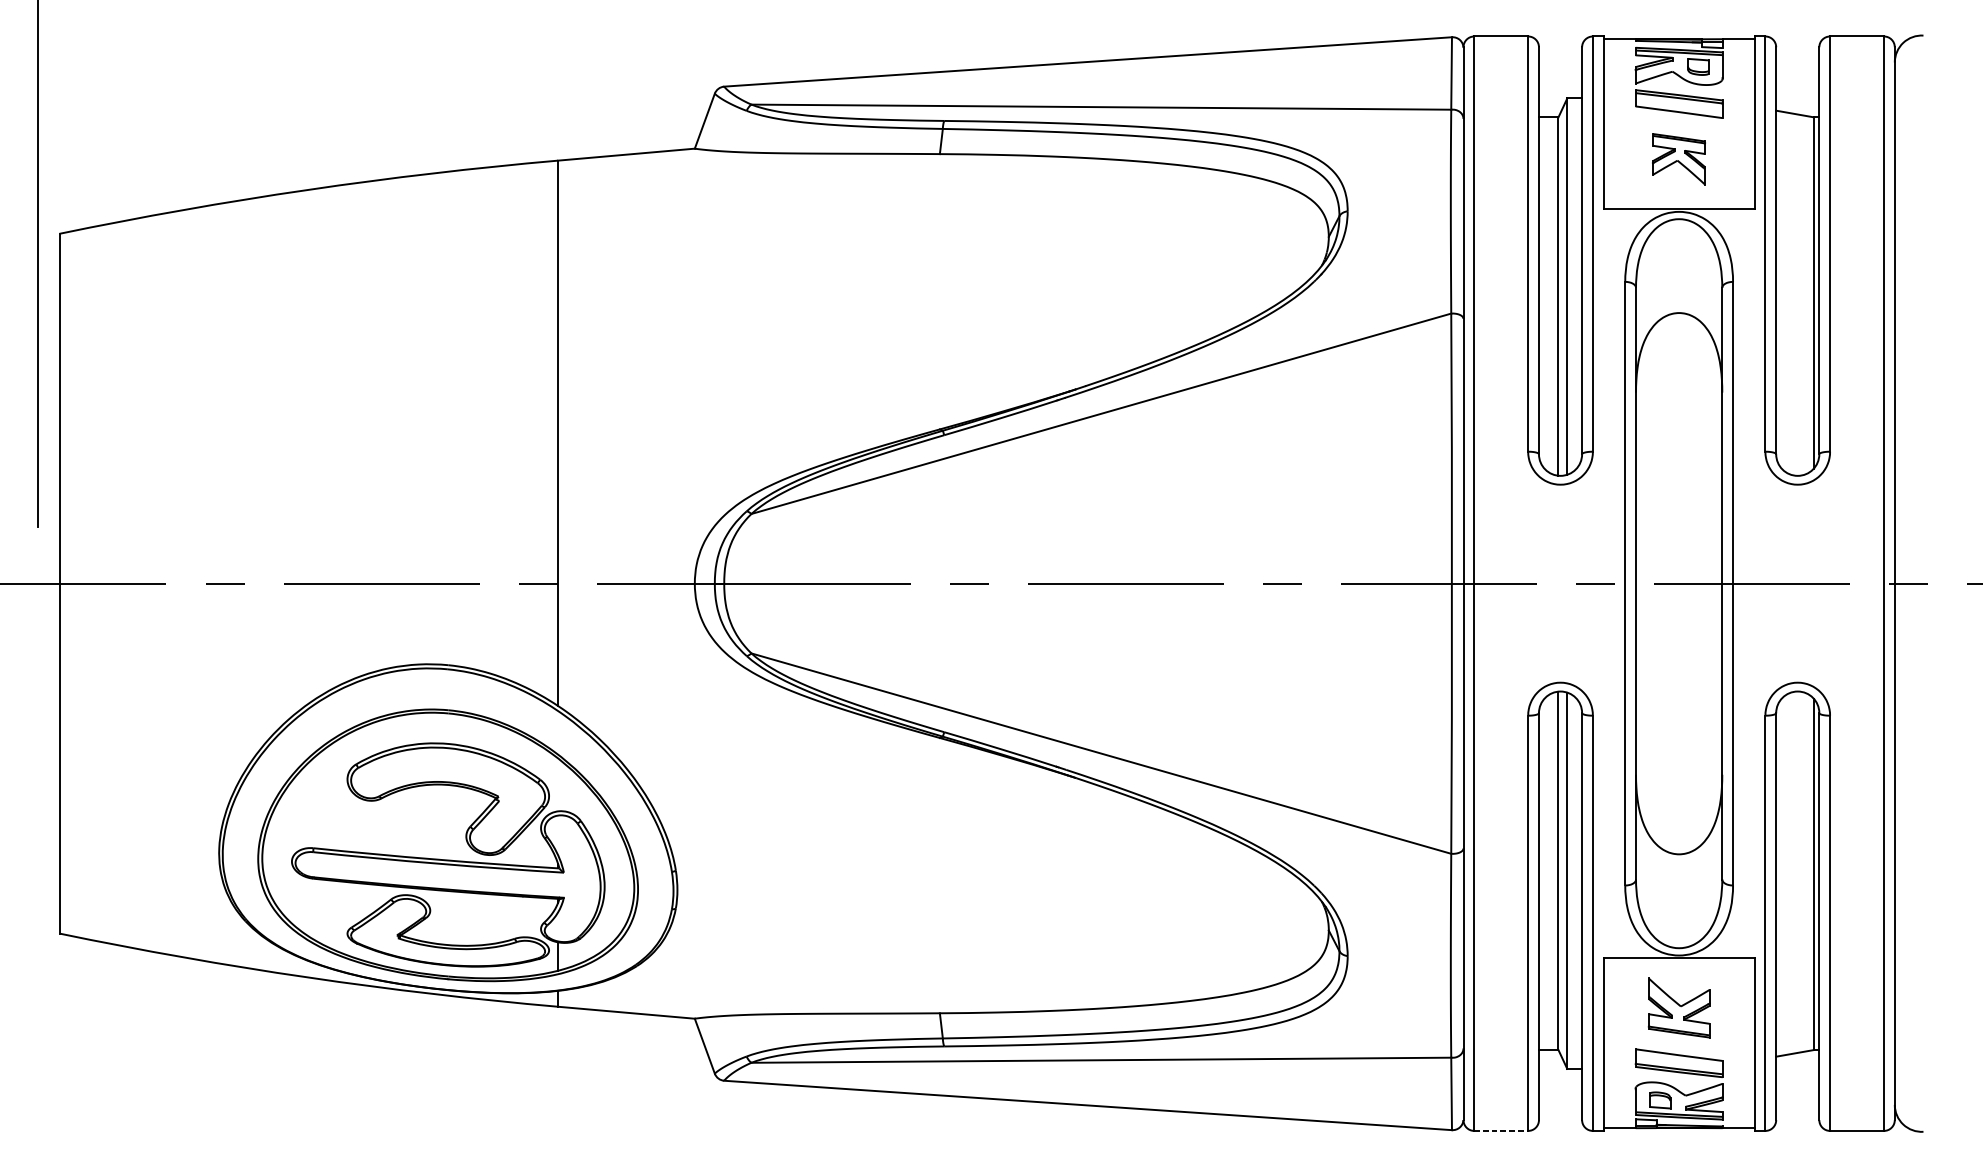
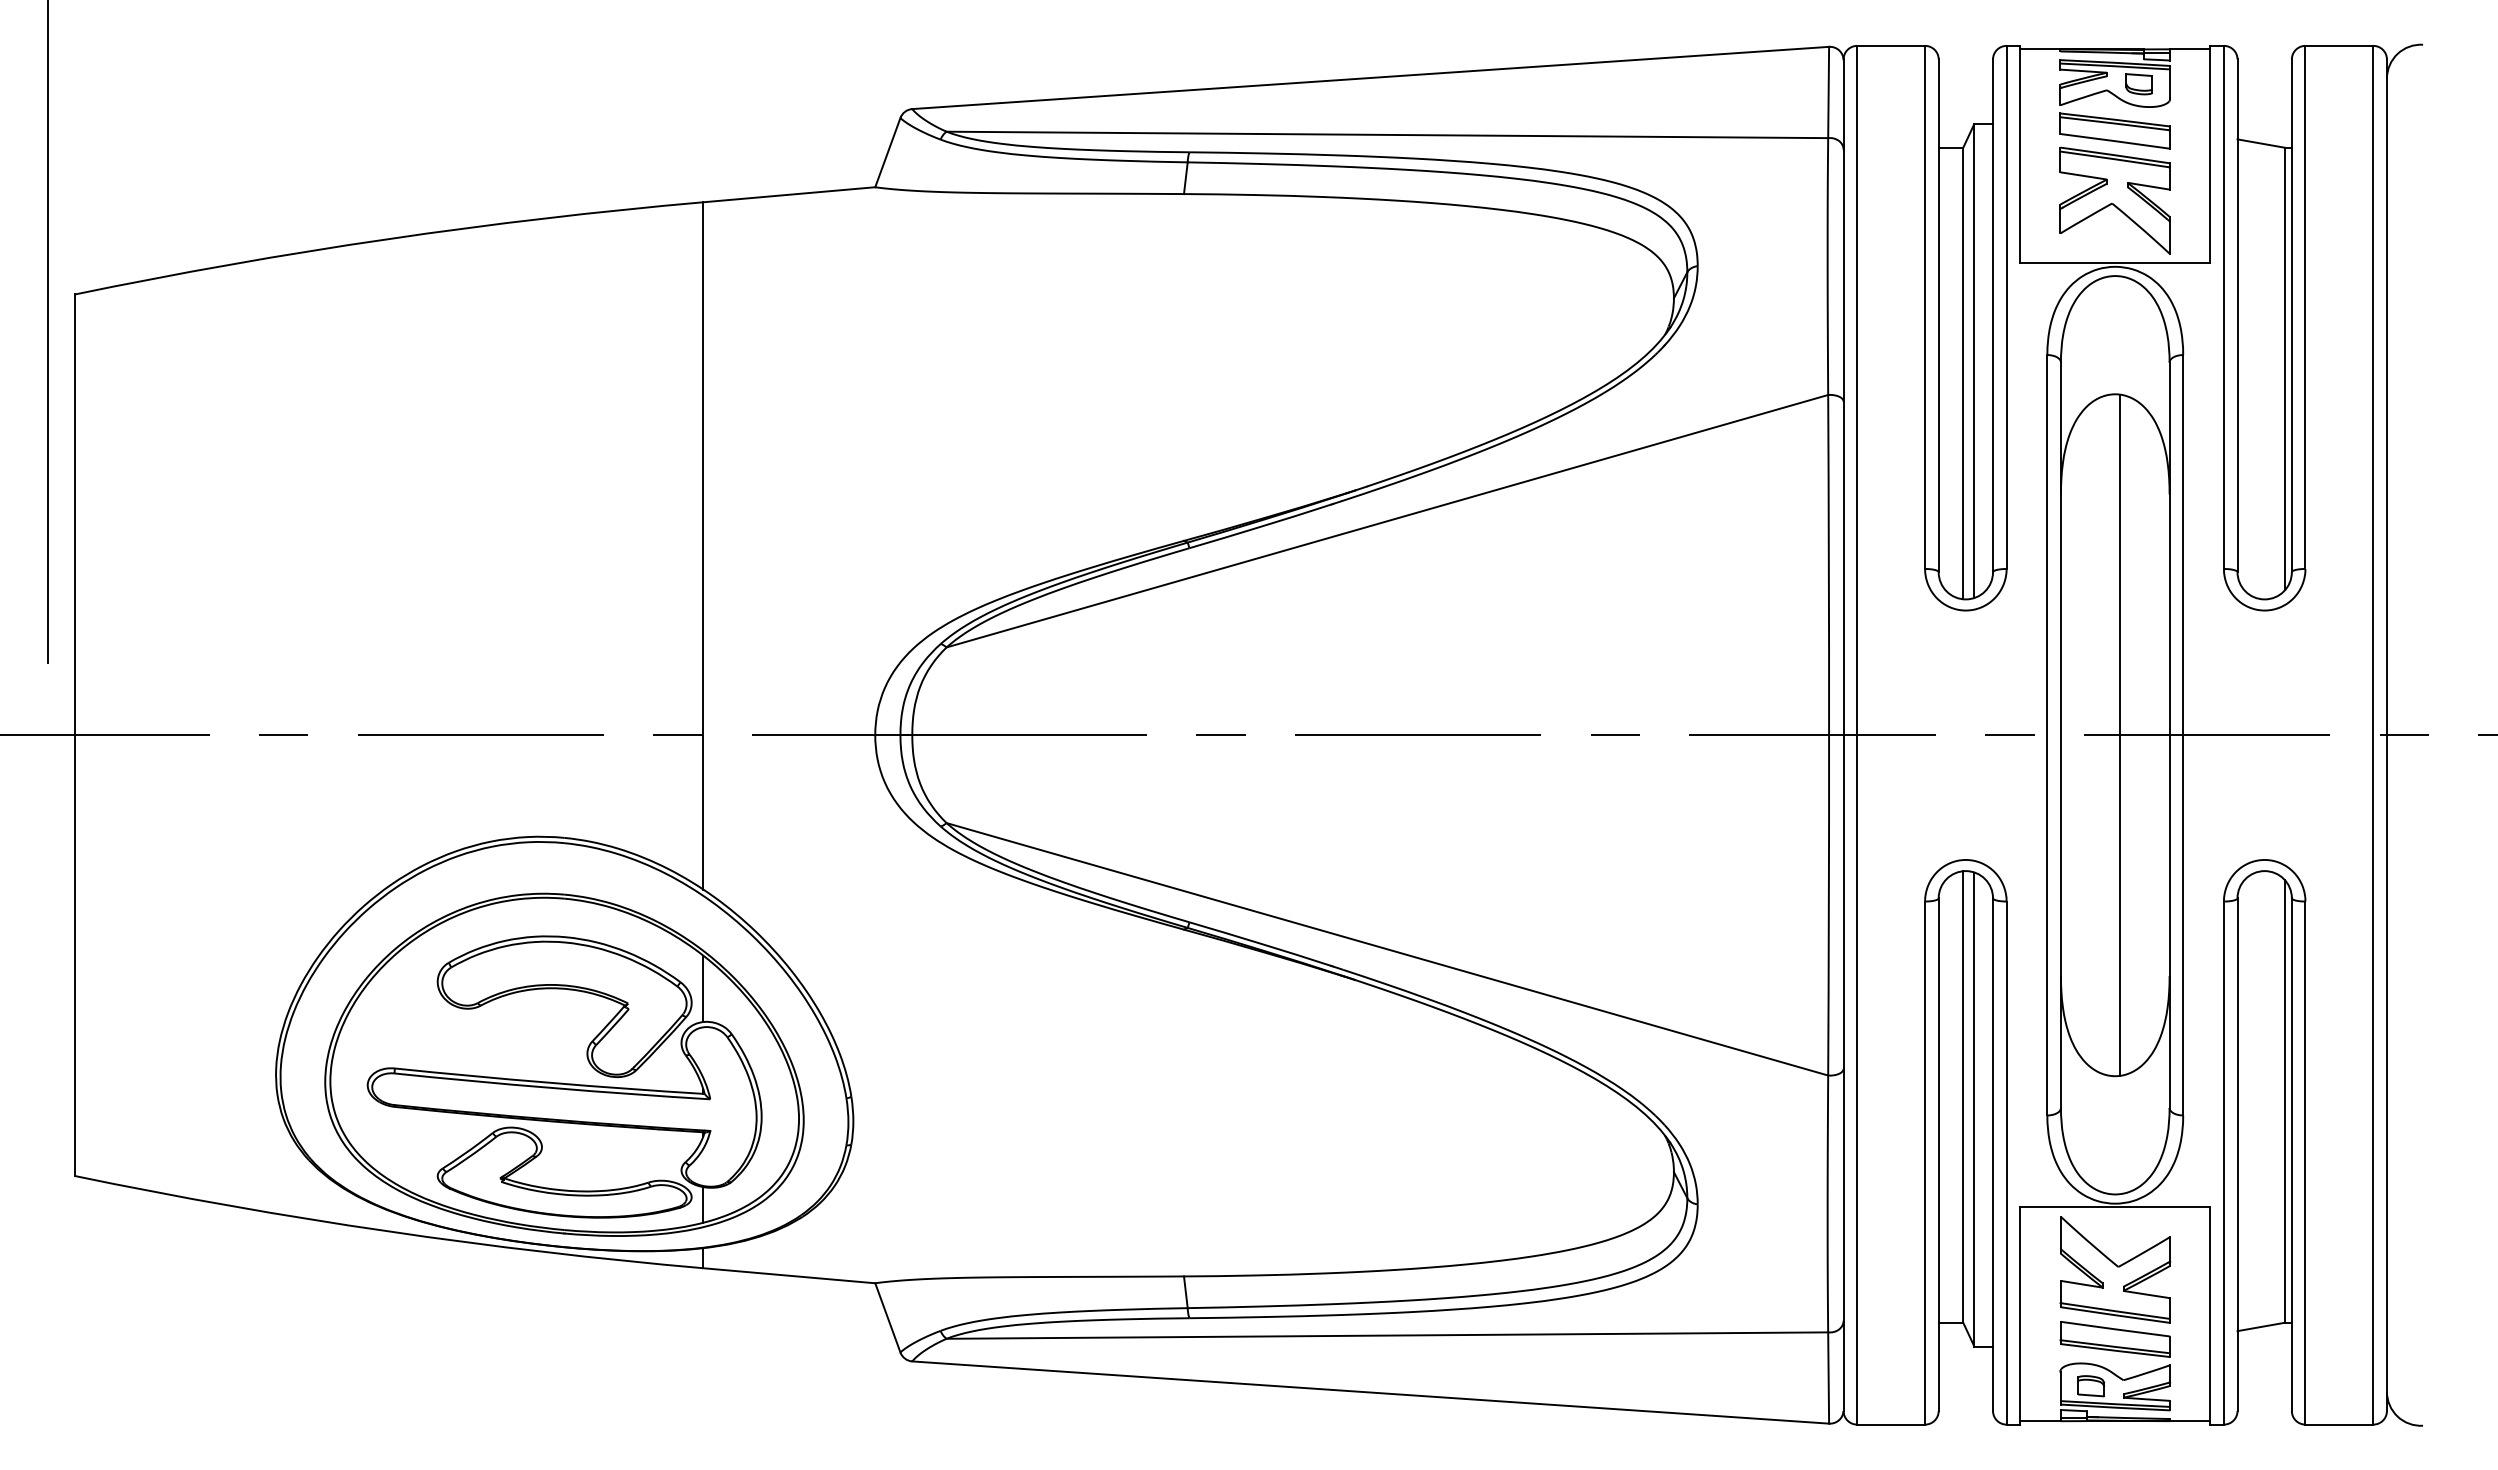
part: (1678, 159) -> (2114, 200), size x1.67
line: (1683, 583) -> (2120, 734), added
line: (558, 784) -> (703, 988), added
part: (1679, 1007) -> (2115, 1269), size x1.43
line: (1501, 1130) -> (1891, 1424), dashed -> solid

